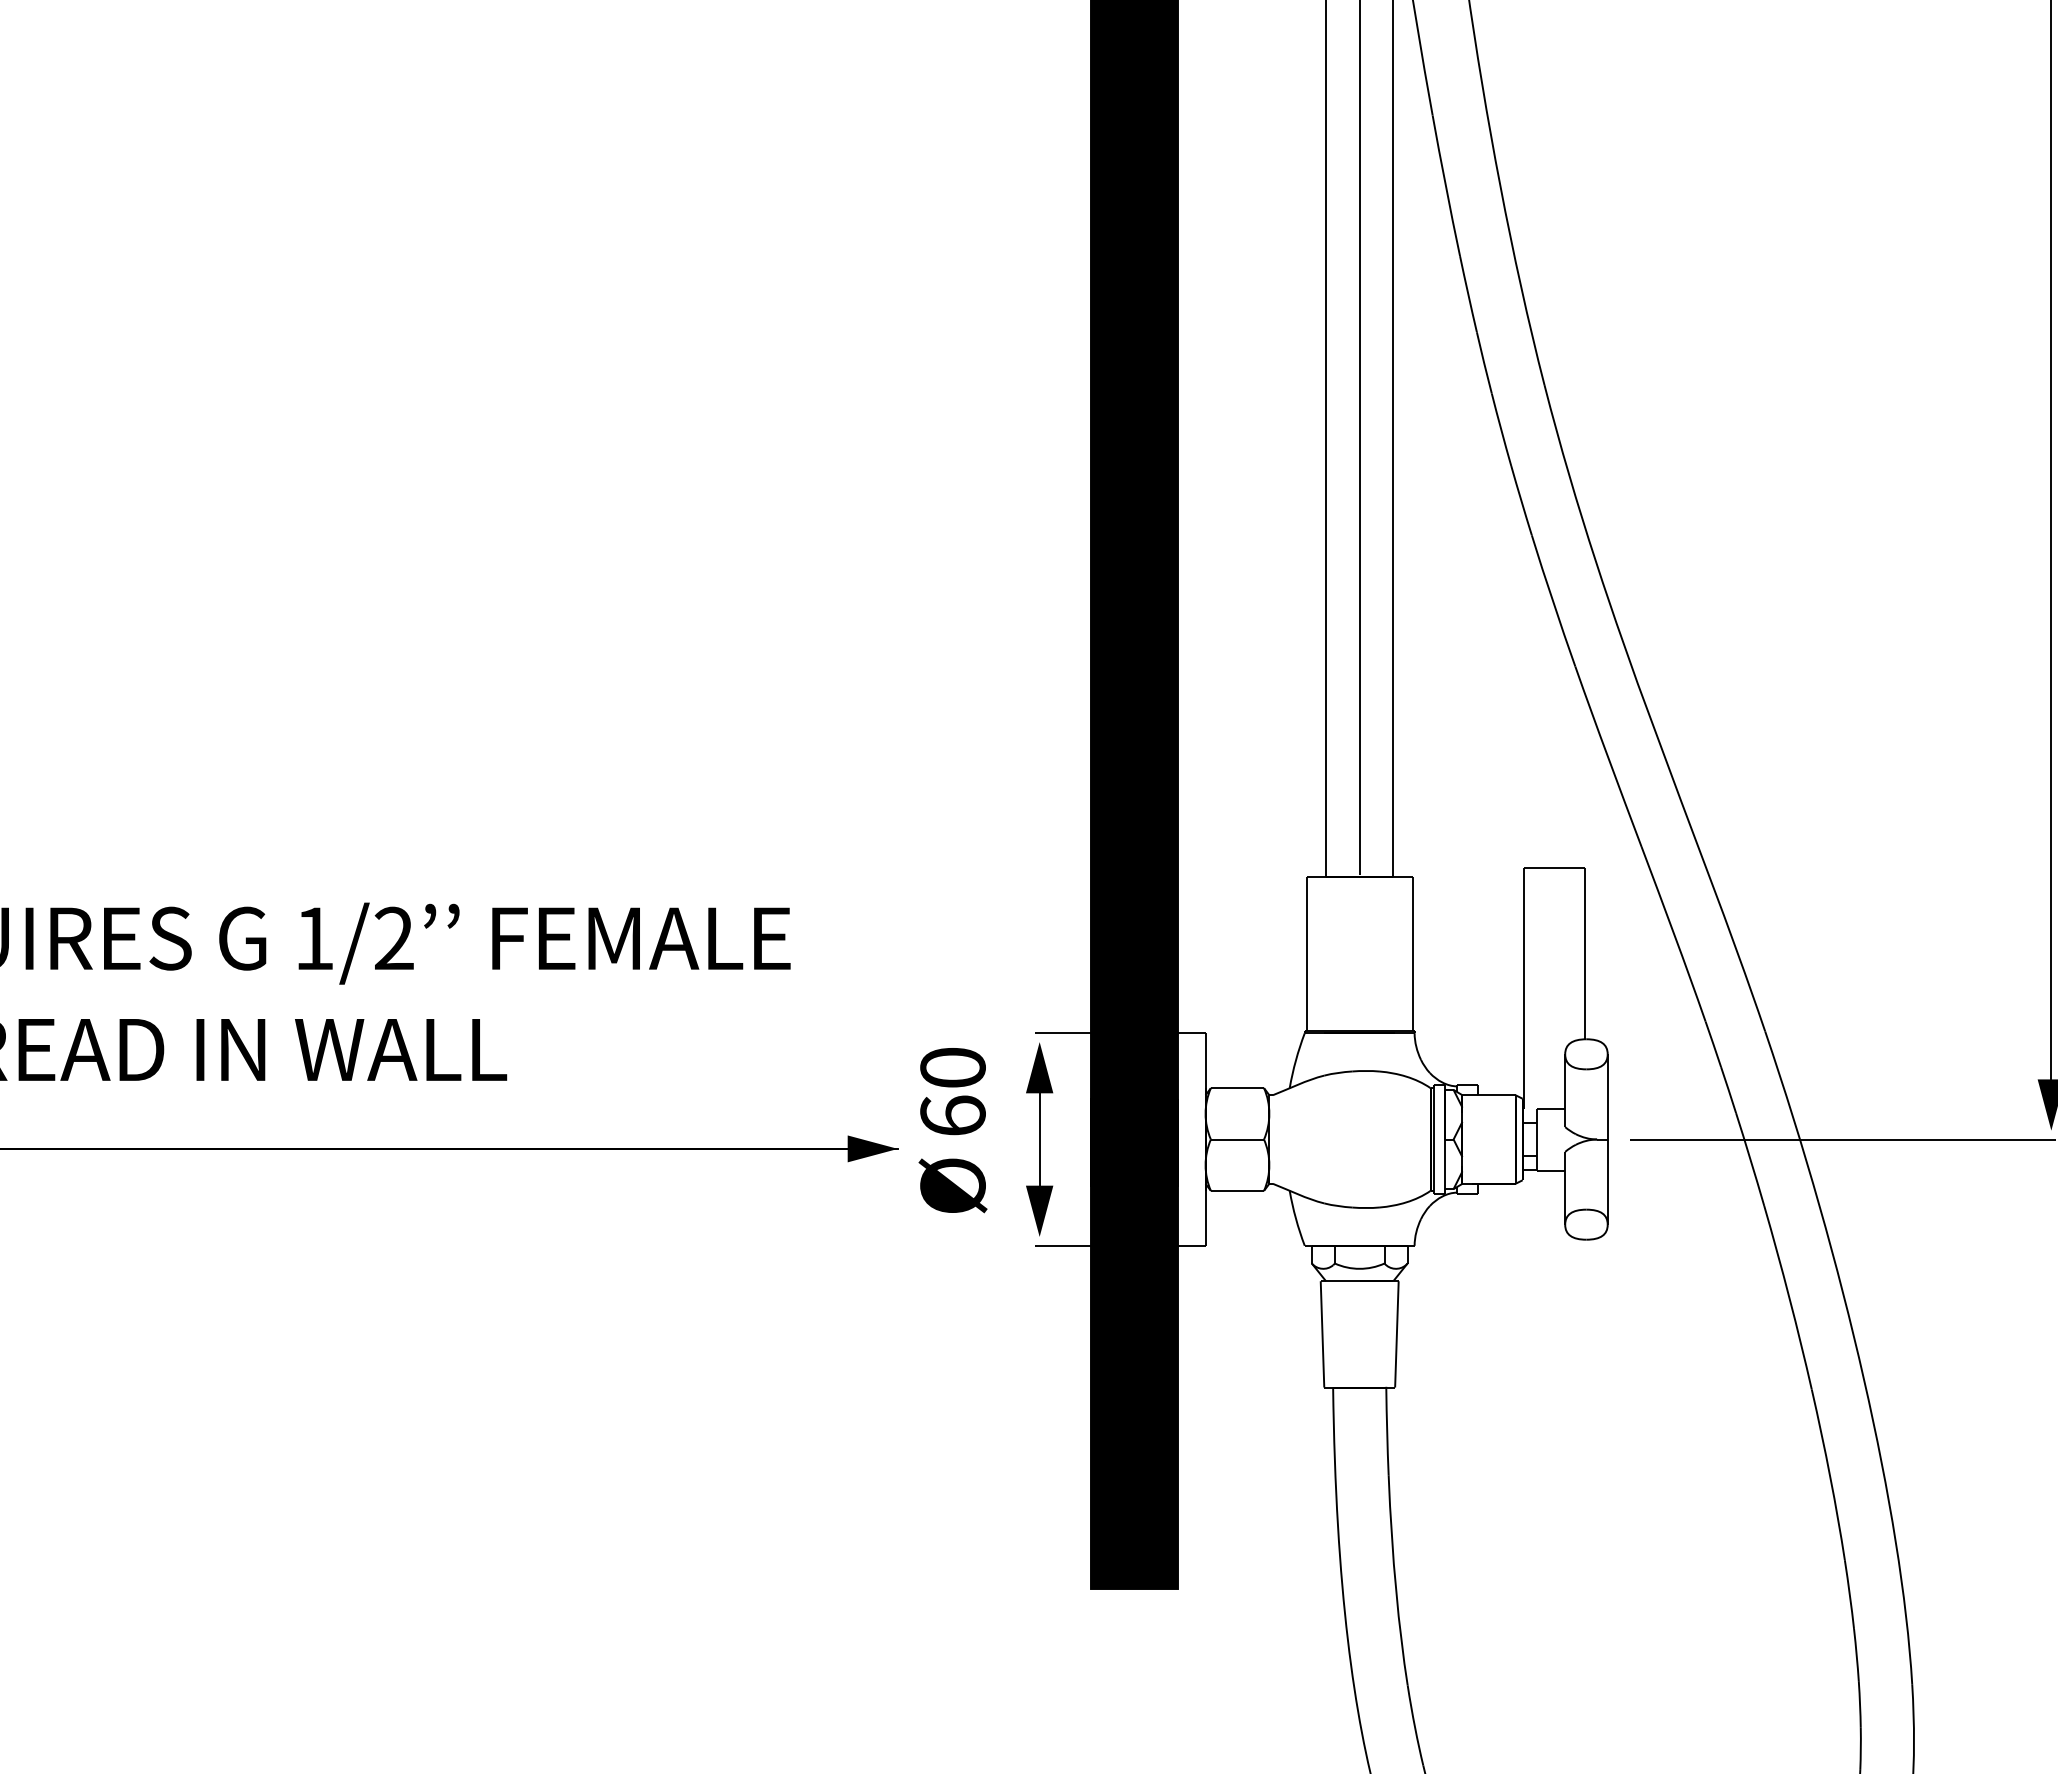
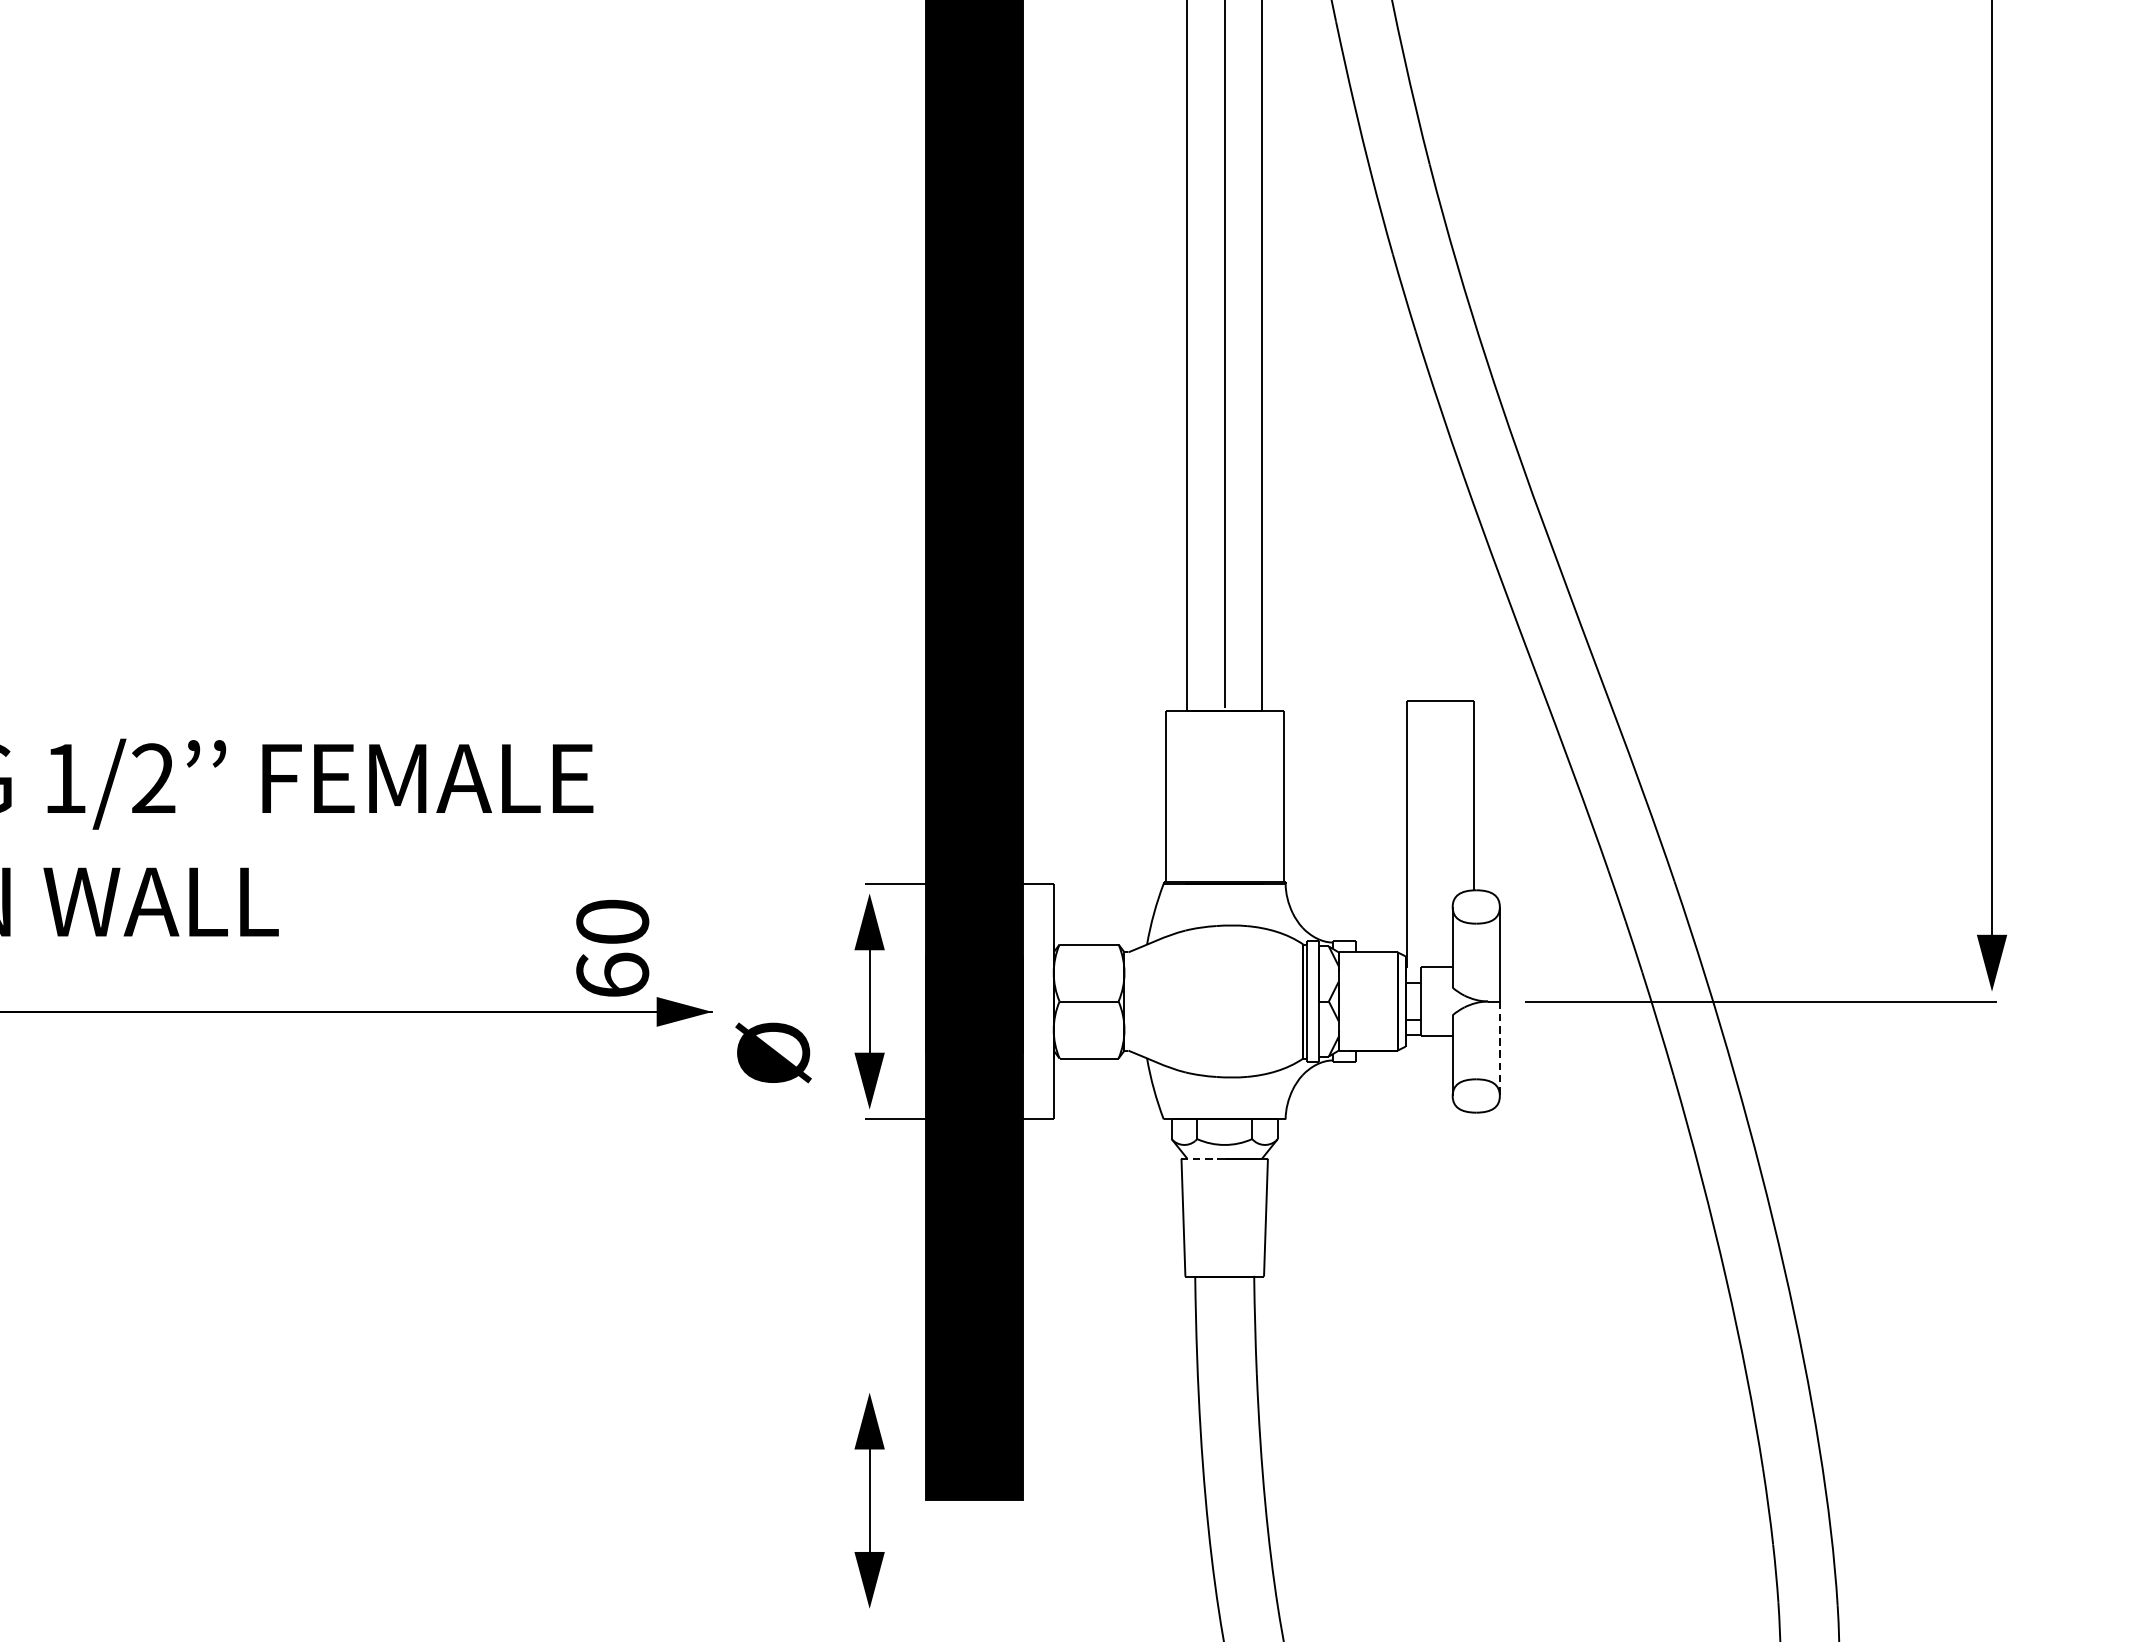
text: (952, 1091) -> (612, 948), moved
line: (1607, 1182) -> (1499, 1049), solid -> dashed
line: (1342, 1281) -> (1205, 1159), solid -> dashed
part: (1039, 1589) -> (869, 1500), added

